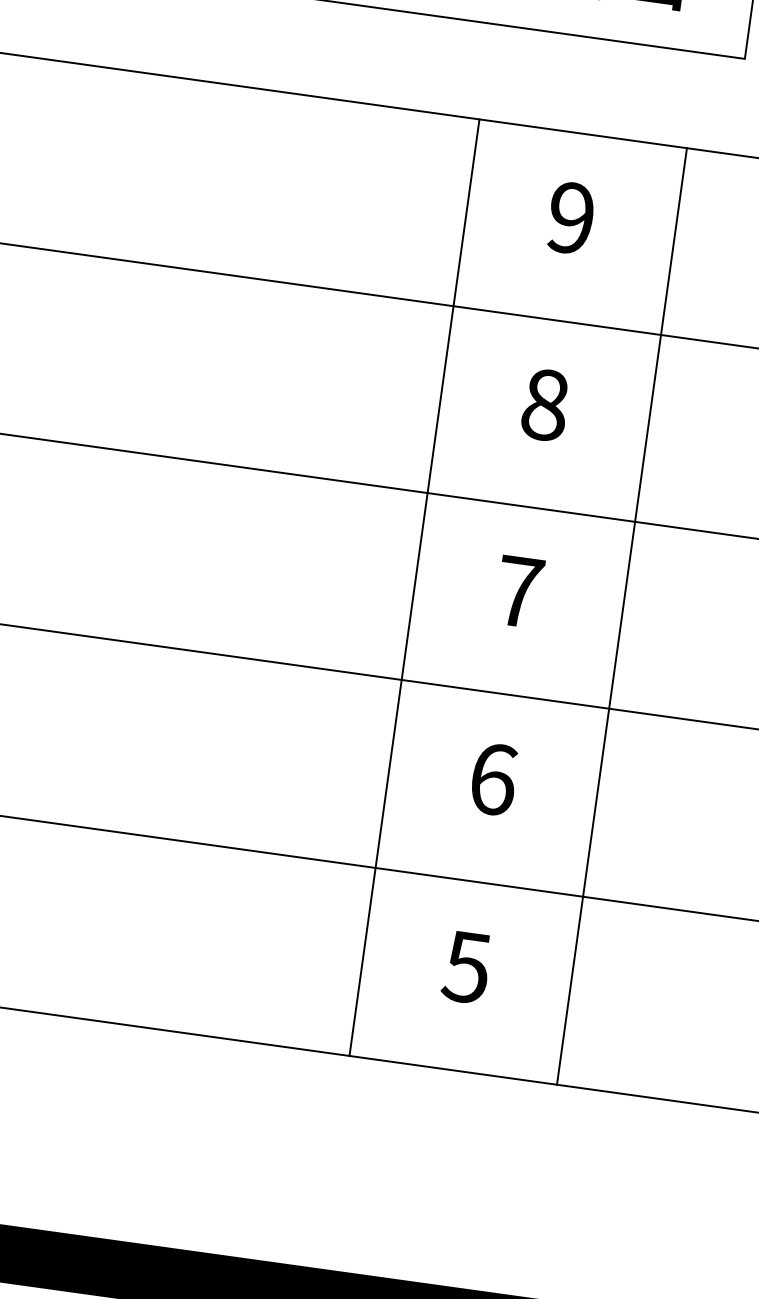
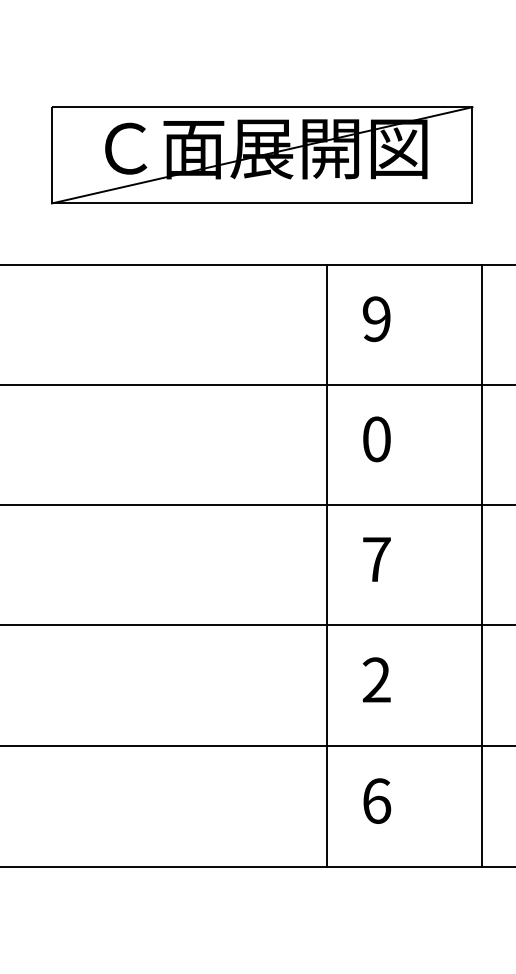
text: (544, 405) -> (376, 439), 8 -> 0
line: (415, 586) -> (327, 565), moved
line: (621, 615) -> (481, 565), moved
text: (492, 779) -> (376, 680), 6 -> 2
text: (466, 966) -> (376, 800), 5 -> 6

